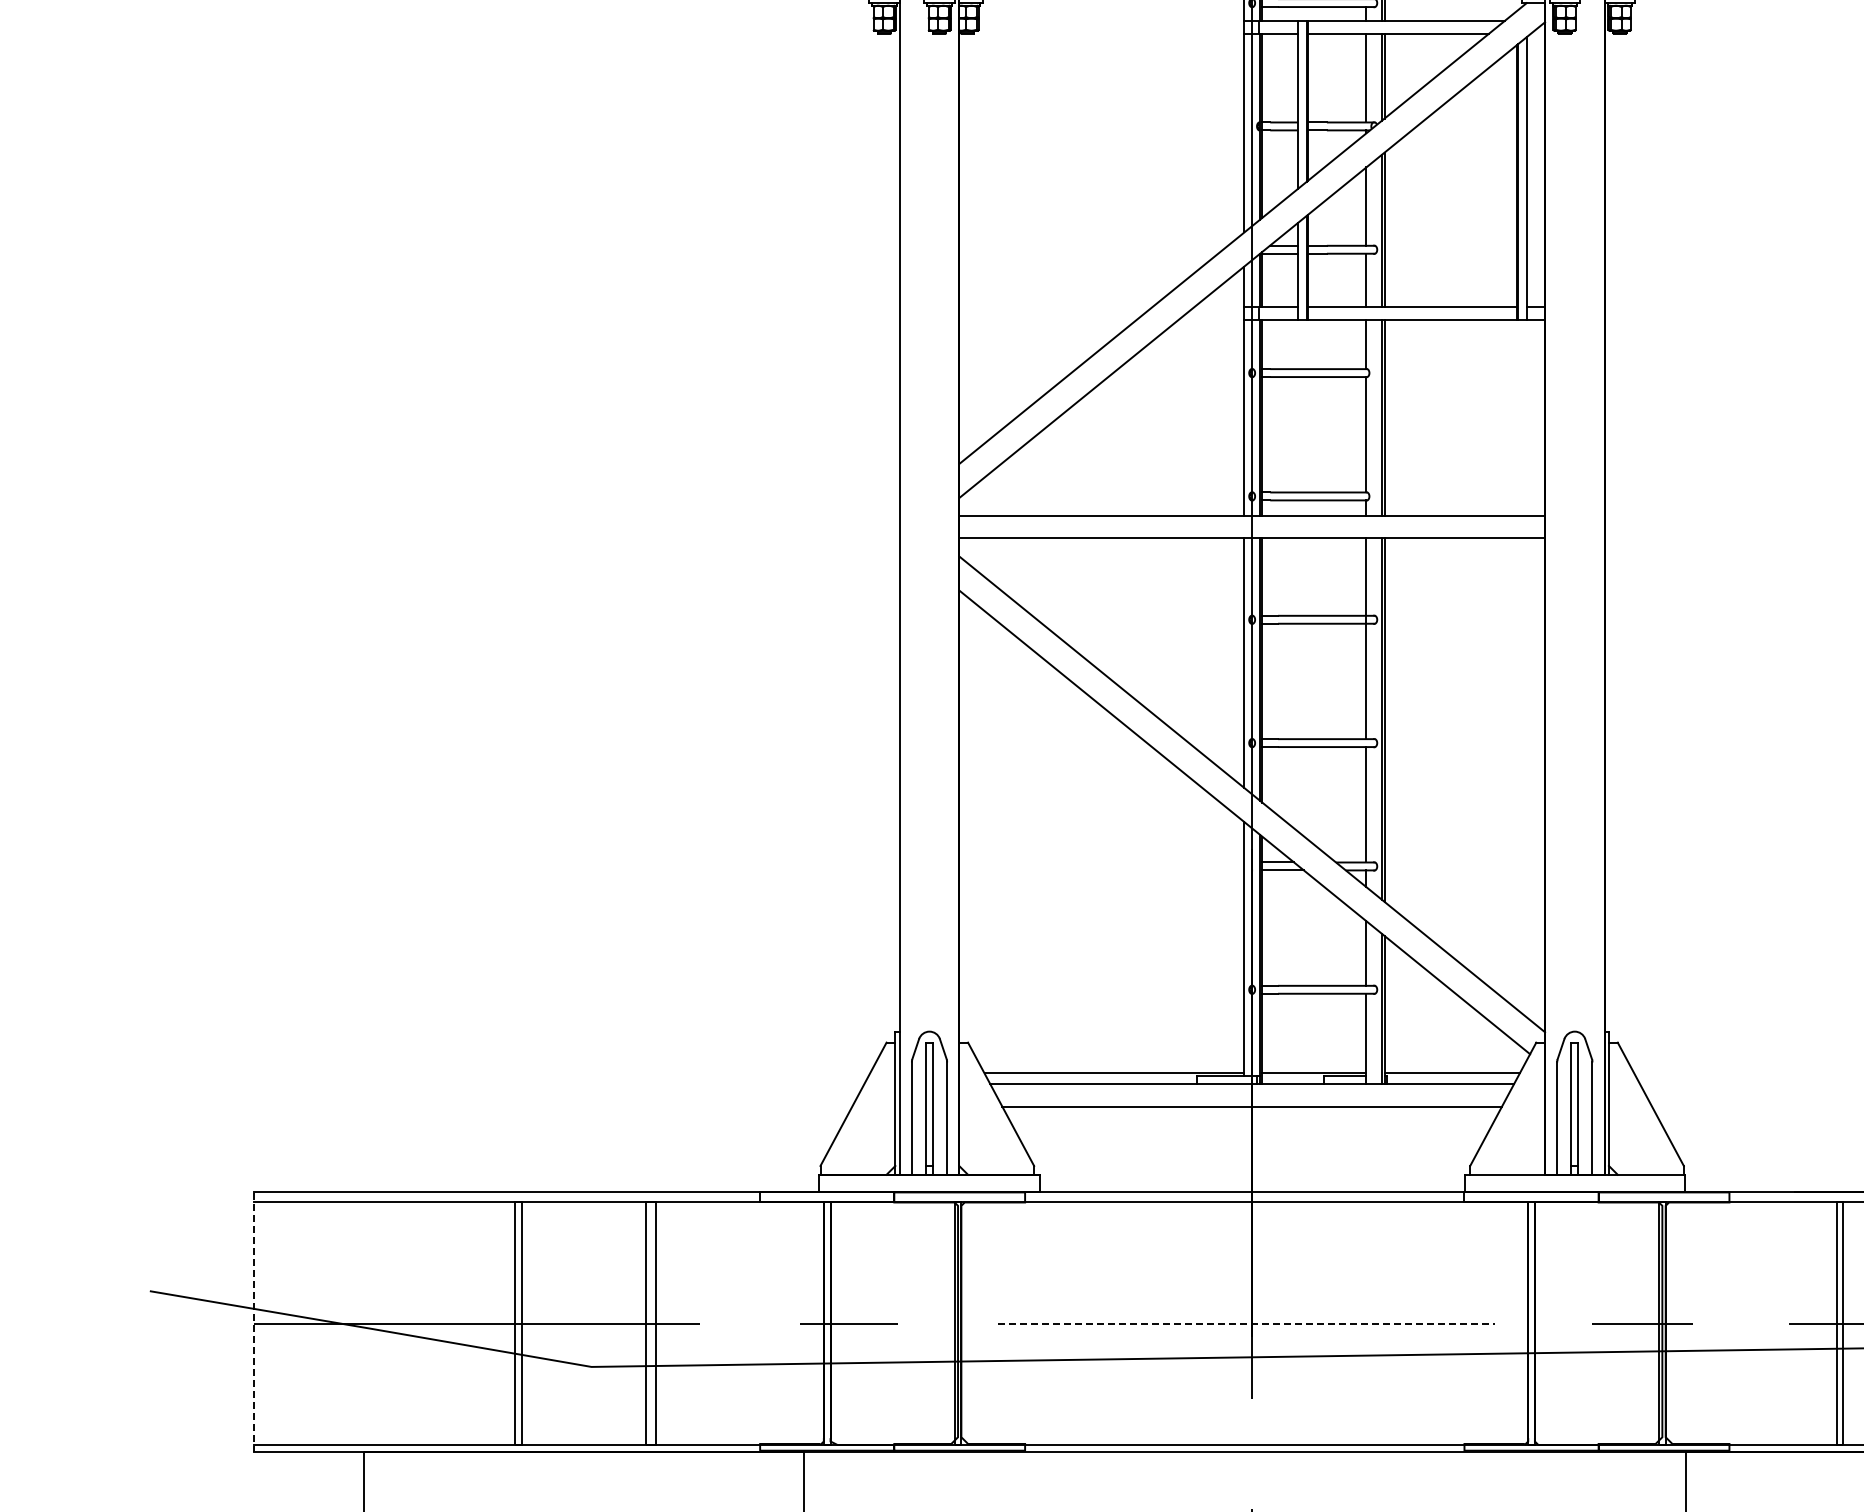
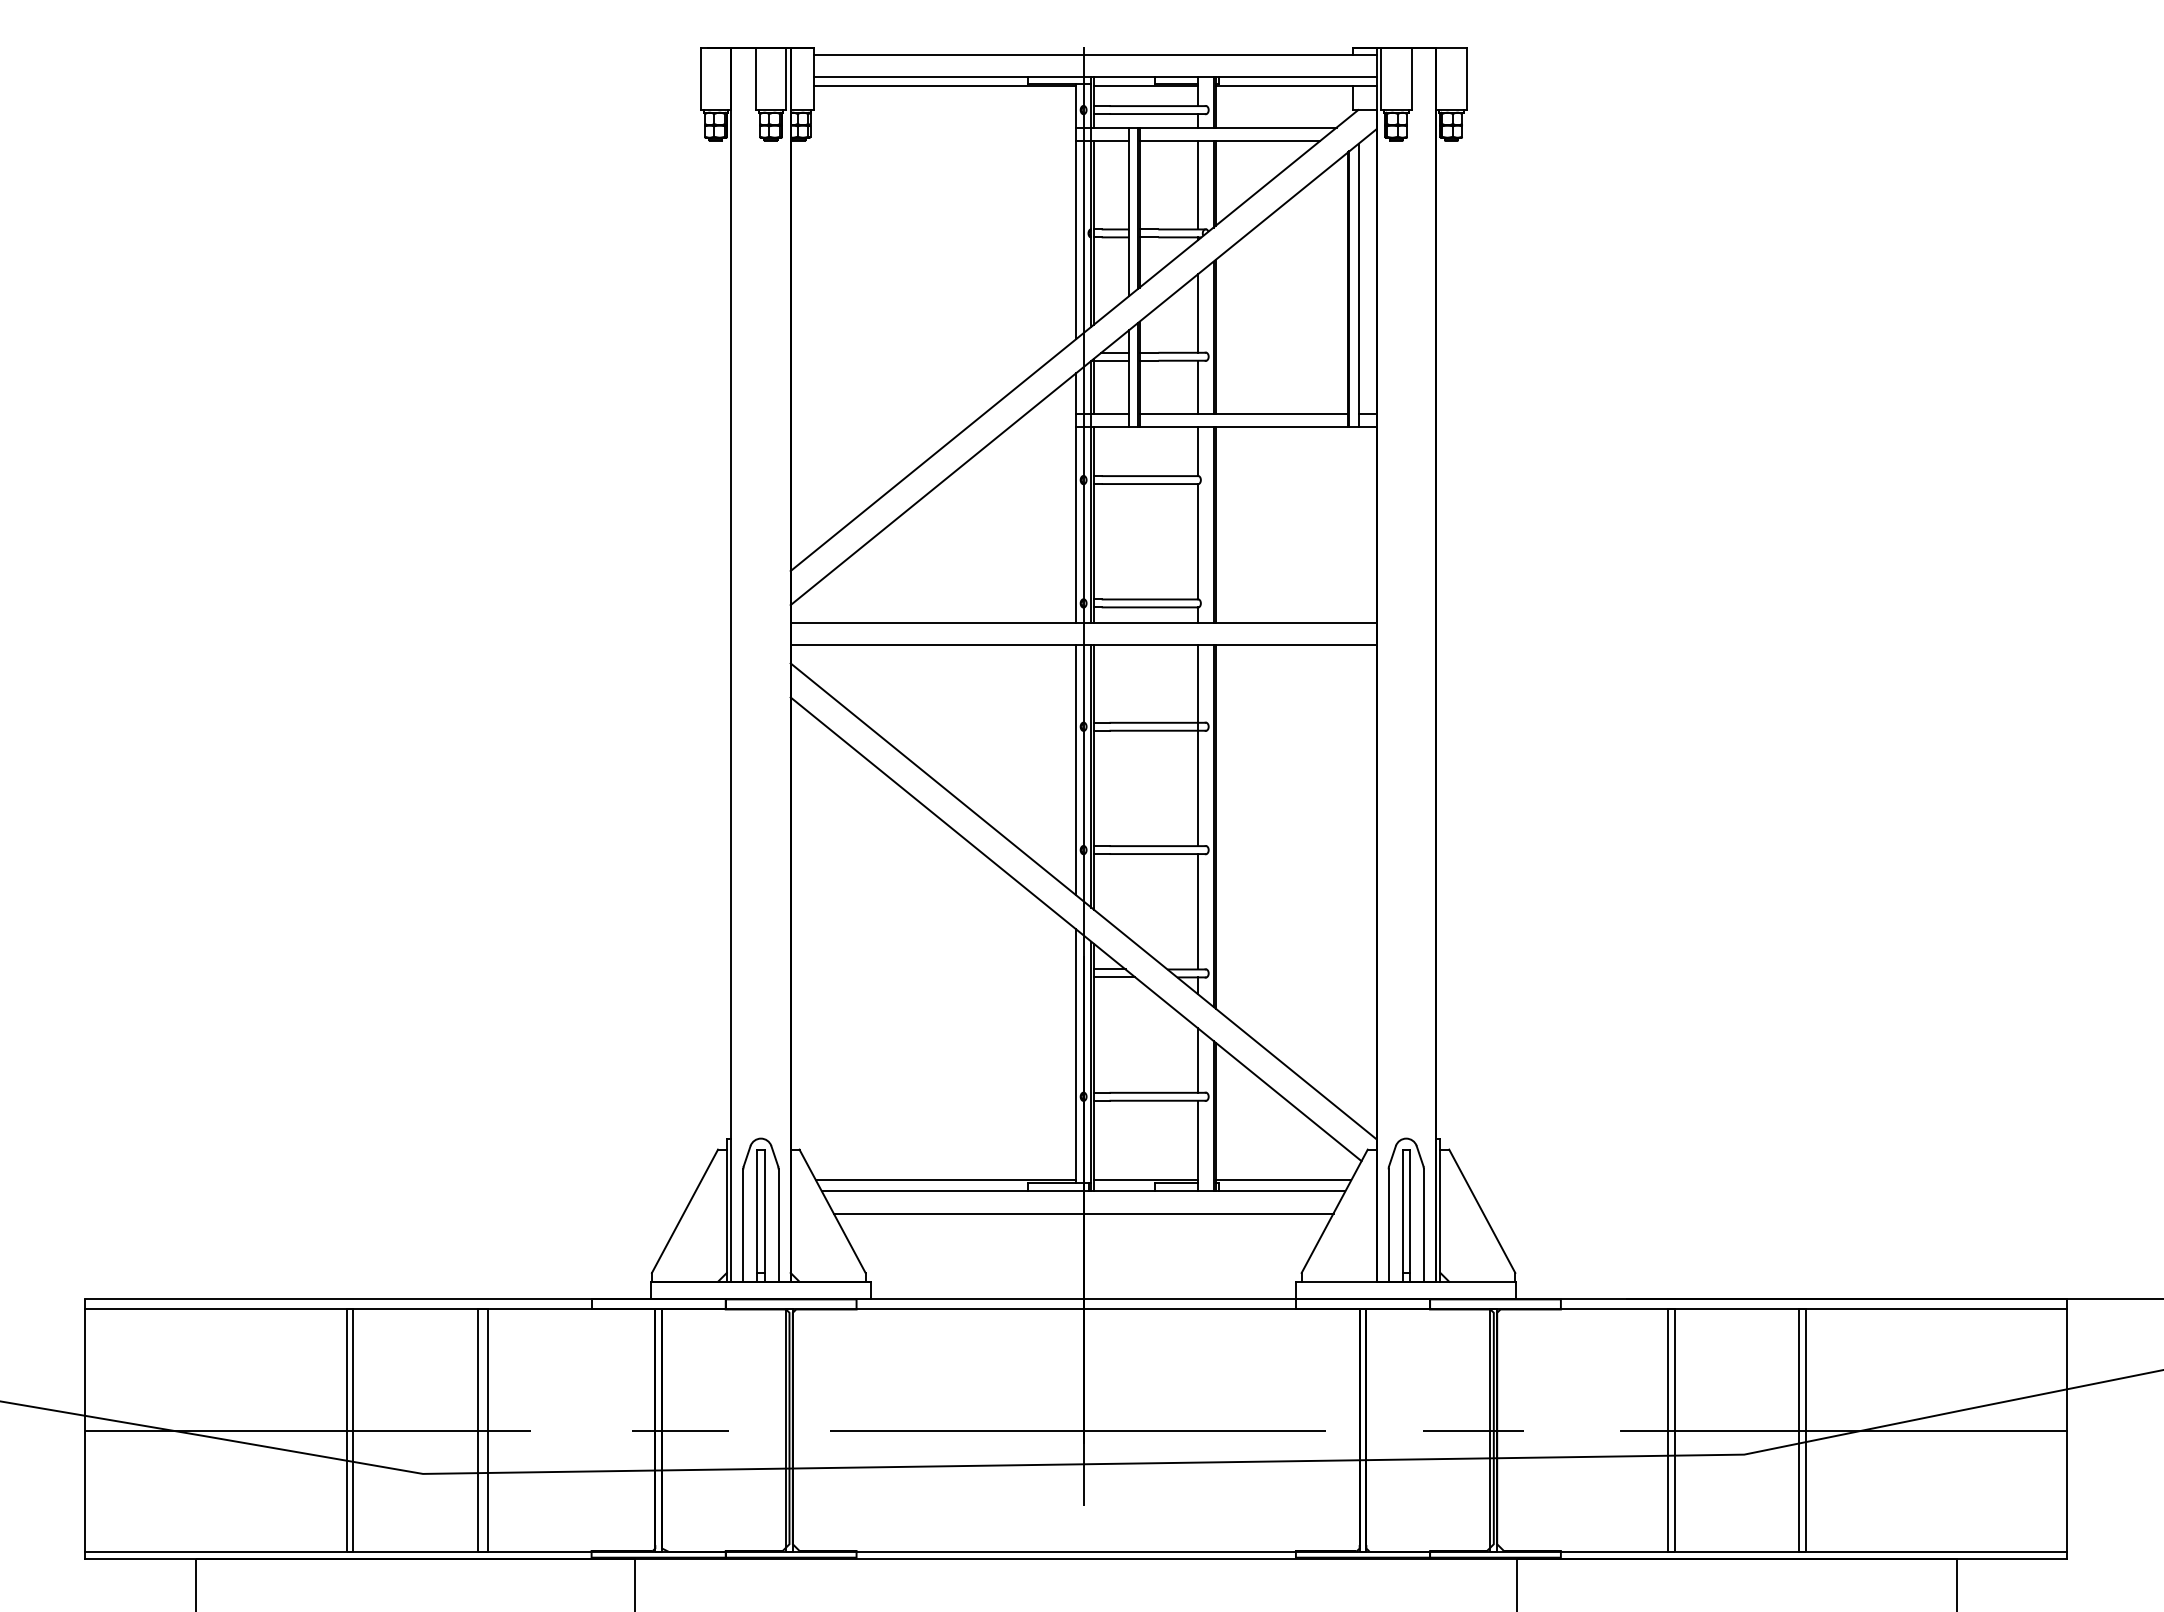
line: (254, 1322) -> (85, 1429), dashed -> solid
line: (1247, 1324) -> (1078, 1431), dashed -> solid

